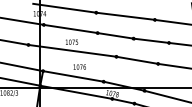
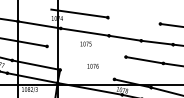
line: (125, 16) -> (134, 20), removed
line: (72, 50) -> (86, 51), removed
line: (73, 76) -> (87, 74), removed

